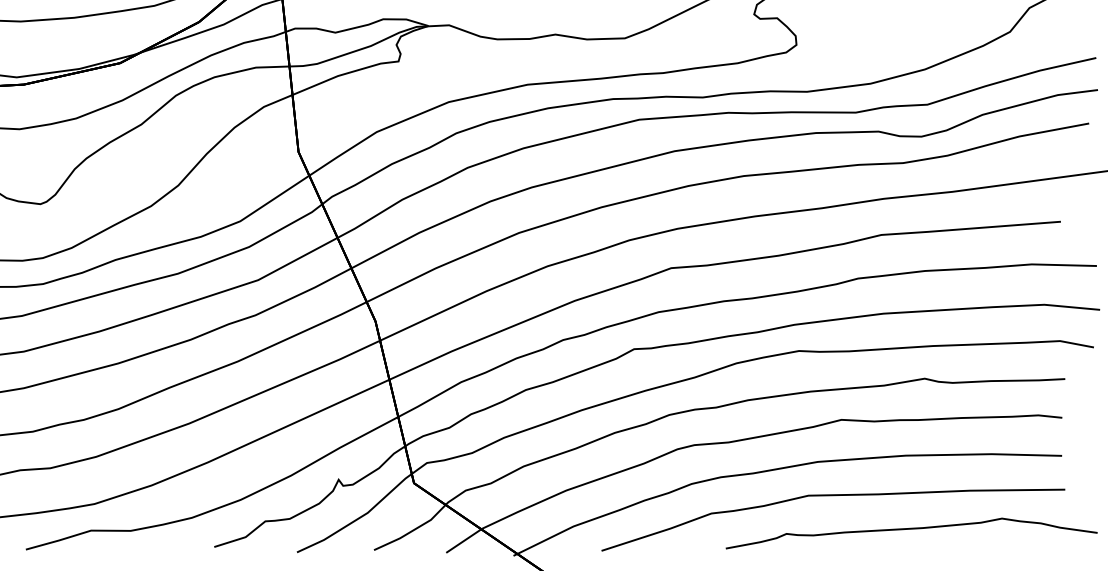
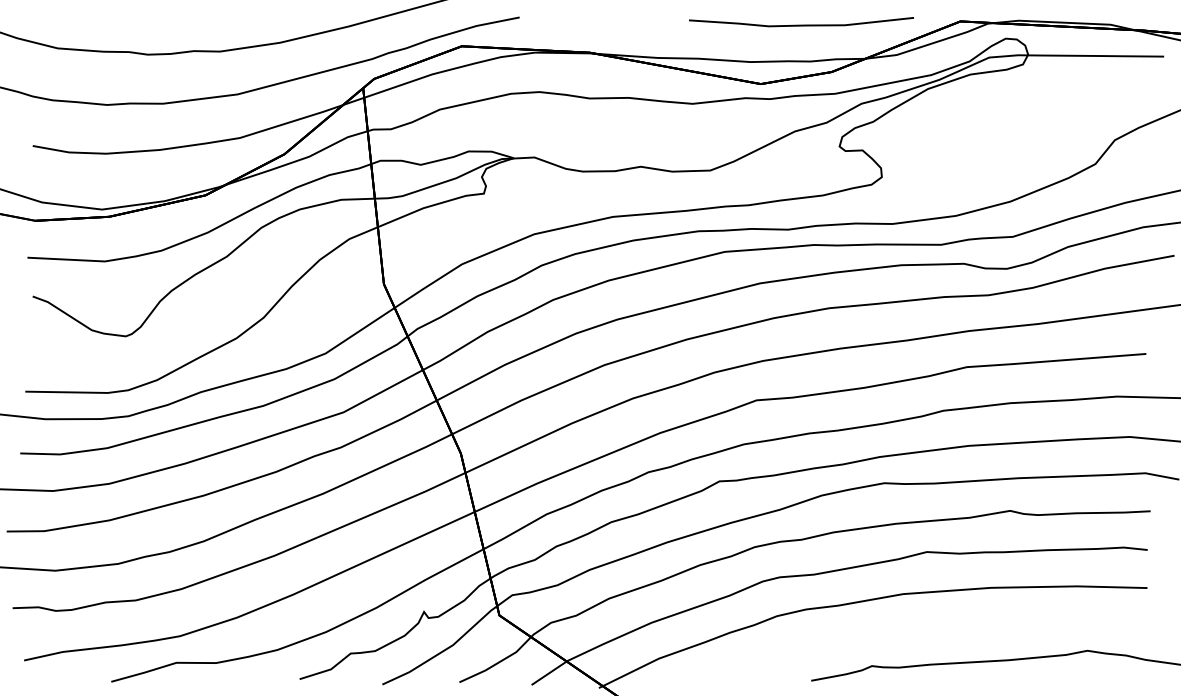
part: (833, 496) -> (918, 628), removed

